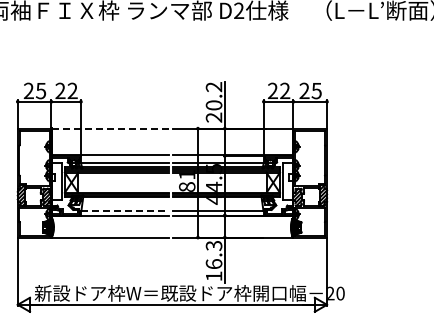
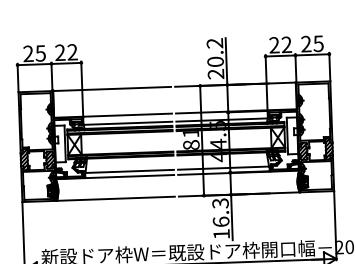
line: (111, 128) -> (113, 88), dashed -> solid
line: (125, 210) -> (130, 170), dashed -> solid

